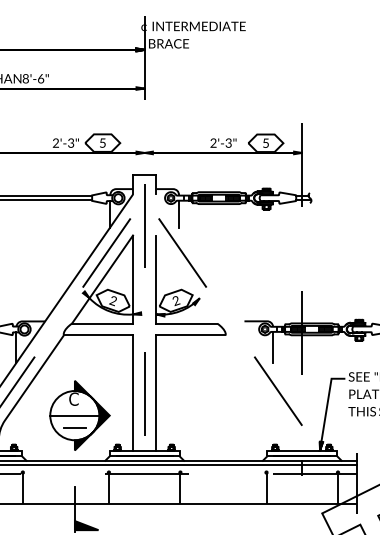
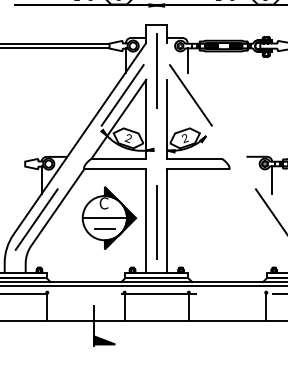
part: (79, 415) -> (108, 218), moved

